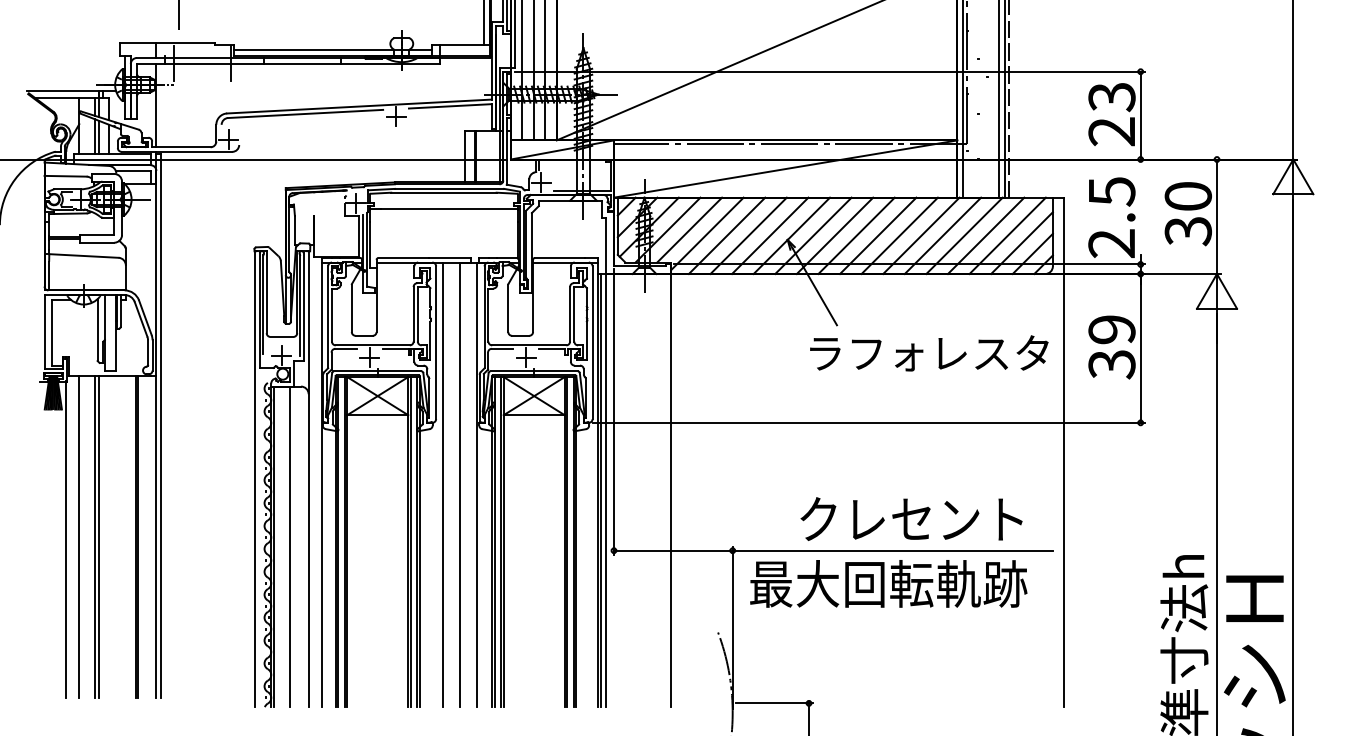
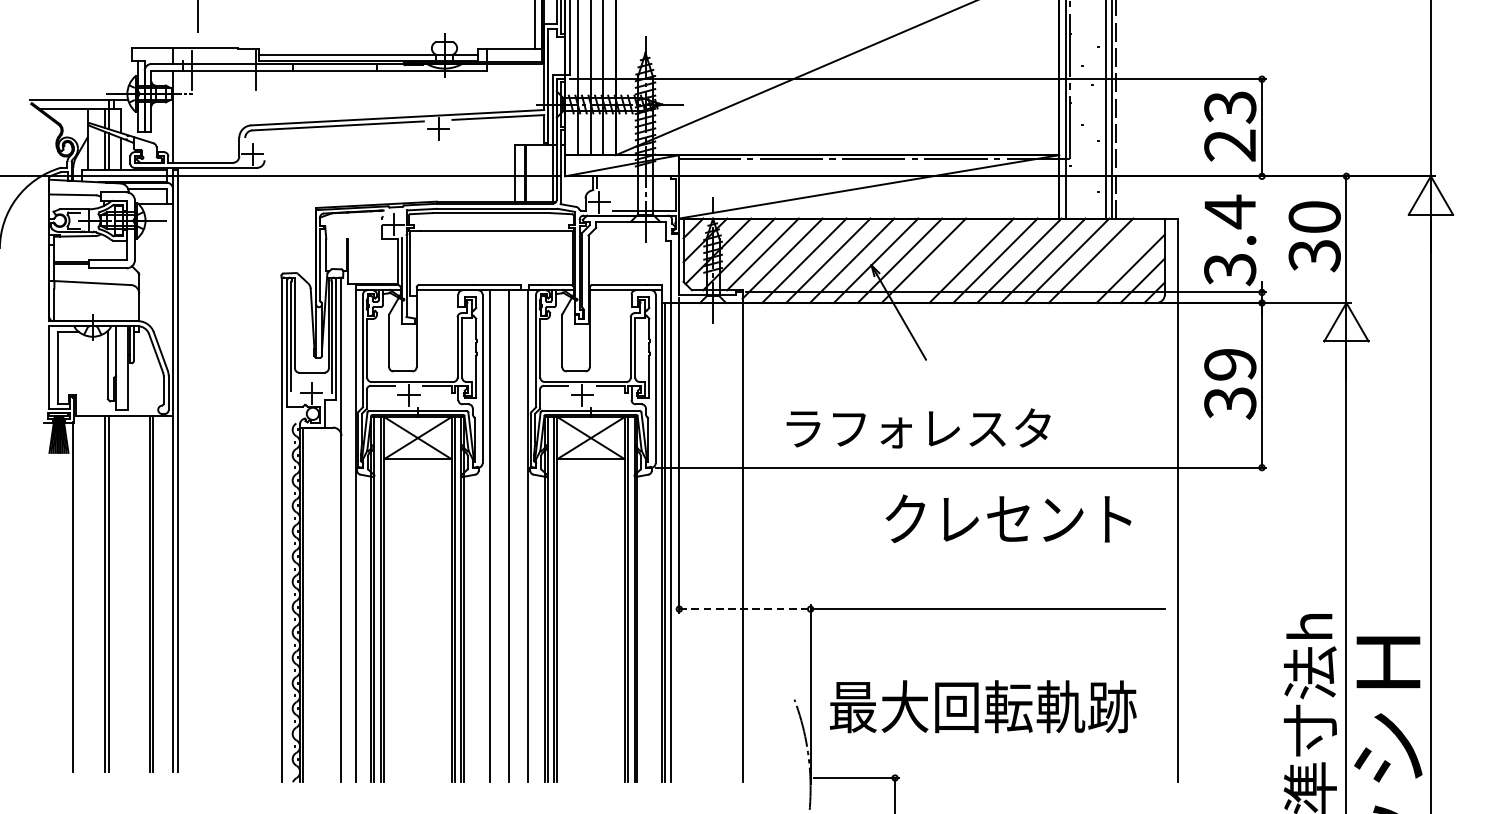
text: (1111, 217) -> (1229, 240), 2.5 -> 3.4
line: (856, 235) -> (947, 260), removed
line: (1007, 235) -> (1114, 260), removed
text: (929, 353) -> (918, 428), moved
text: (911, 518) -> (1008, 518), moved
line: (79, 536) -> (87, 593), removed
line: (290, 546) -> (321, 604), removed
line: (673, 550) -> (745, 608), solid -> dashed
text: (888, 583) -> (983, 706), moved

